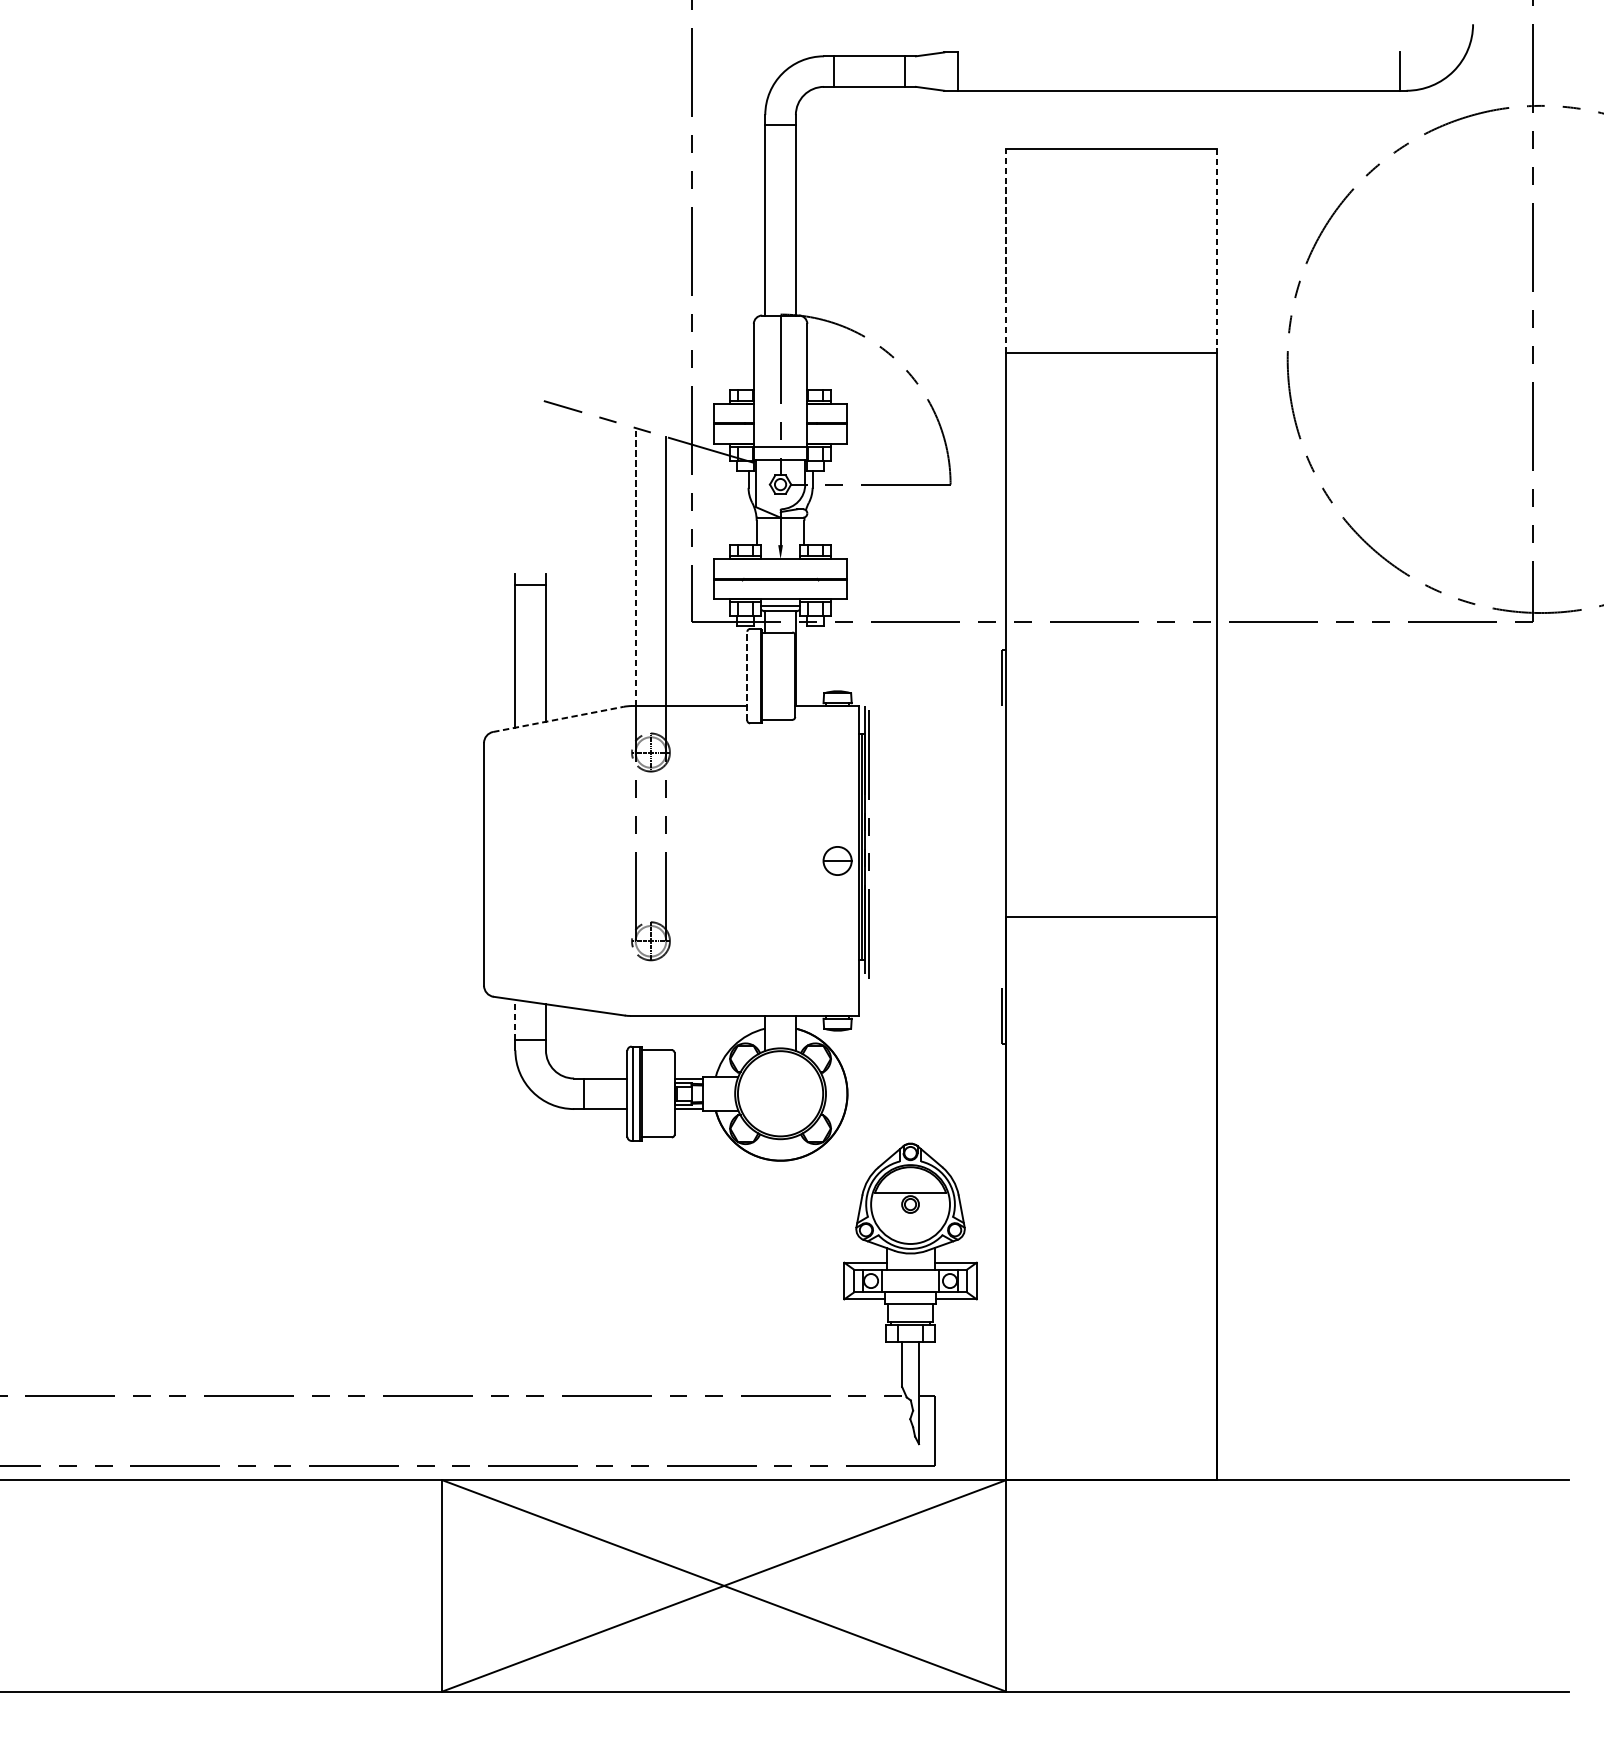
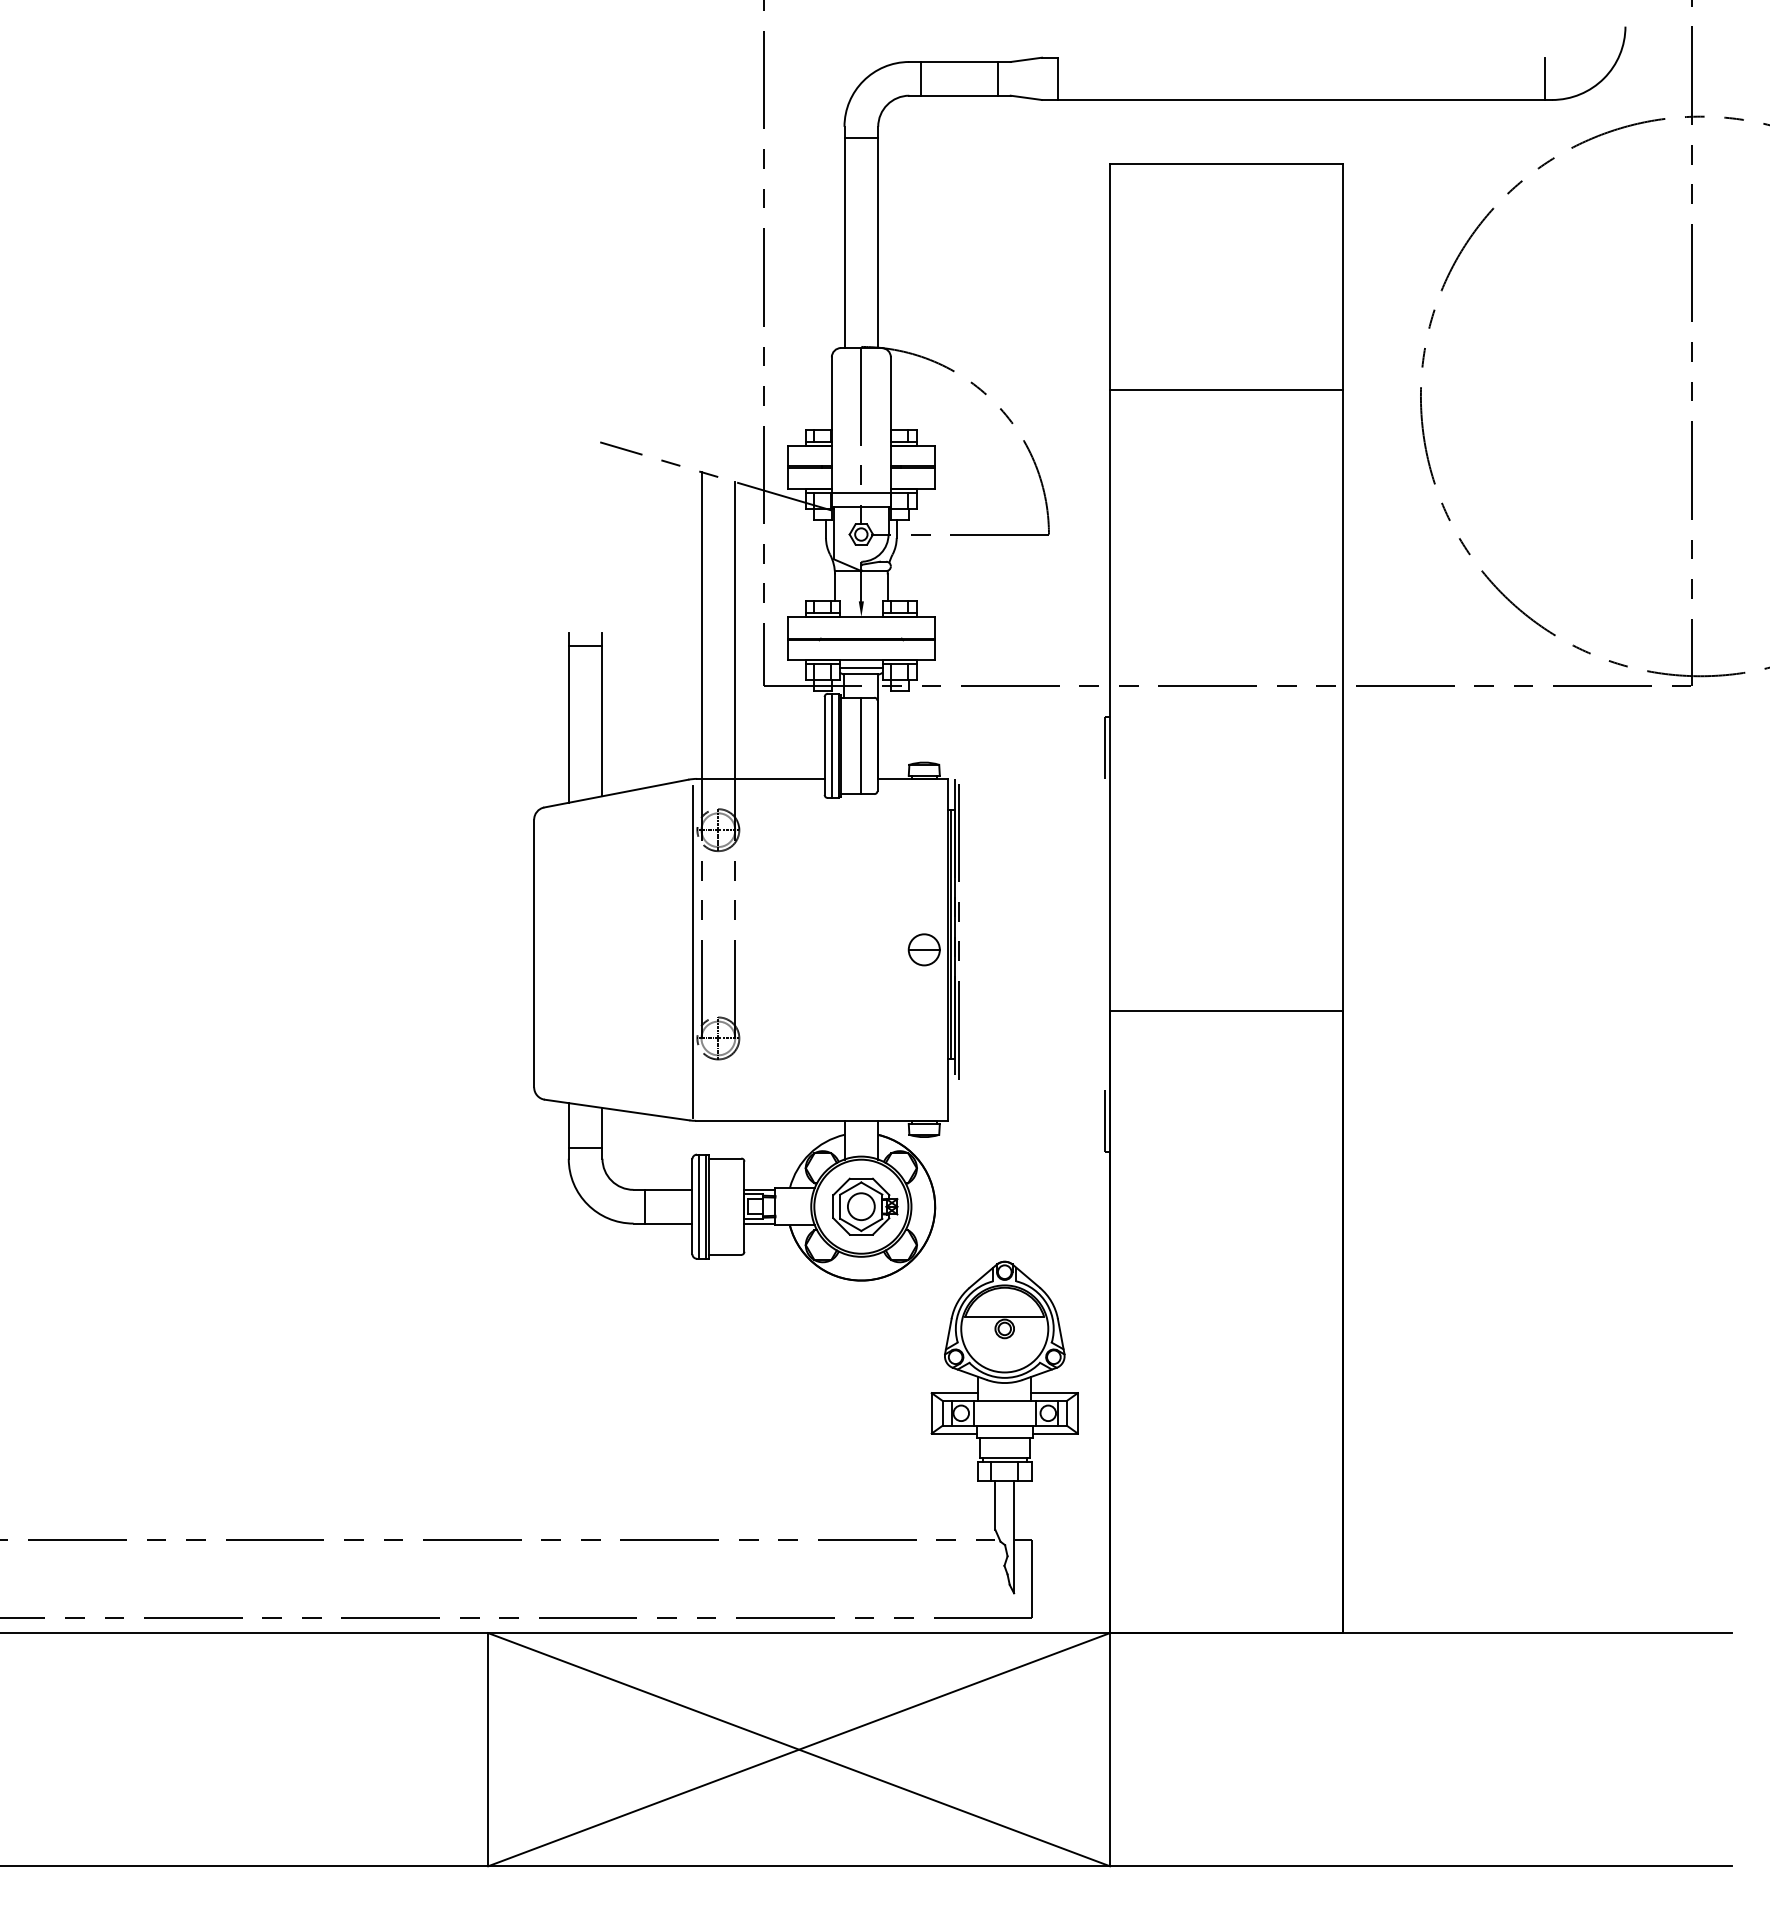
line: (1006, 251) -> (1110, 277), dashed -> solid
line: (1217, 251) -> (1343, 277), dashed -> solid
line: (635, 567) -> (701, 625), dashed -> solid
line: (747, 675) -> (824, 745), dashed -> solid
line: (753, 675) -> (831, 745), added
line: (780, 675) -> (861, 745), added
line: (558, 719) -> (616, 793), dashed -> solid
line: (627, 862) -> (692, 951), added
line: (515, 1019) -> (568, 1124), dashed -> solid
part: (784, 1093) -> (865, 1206), added

